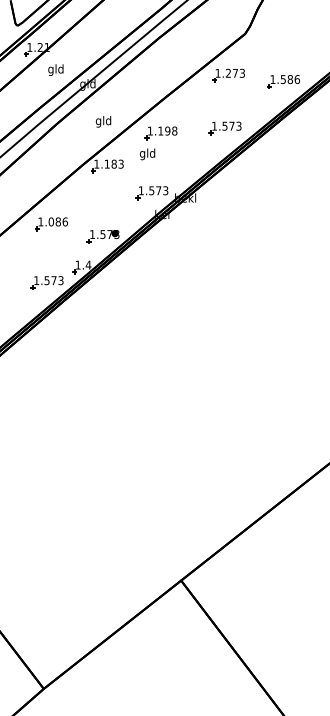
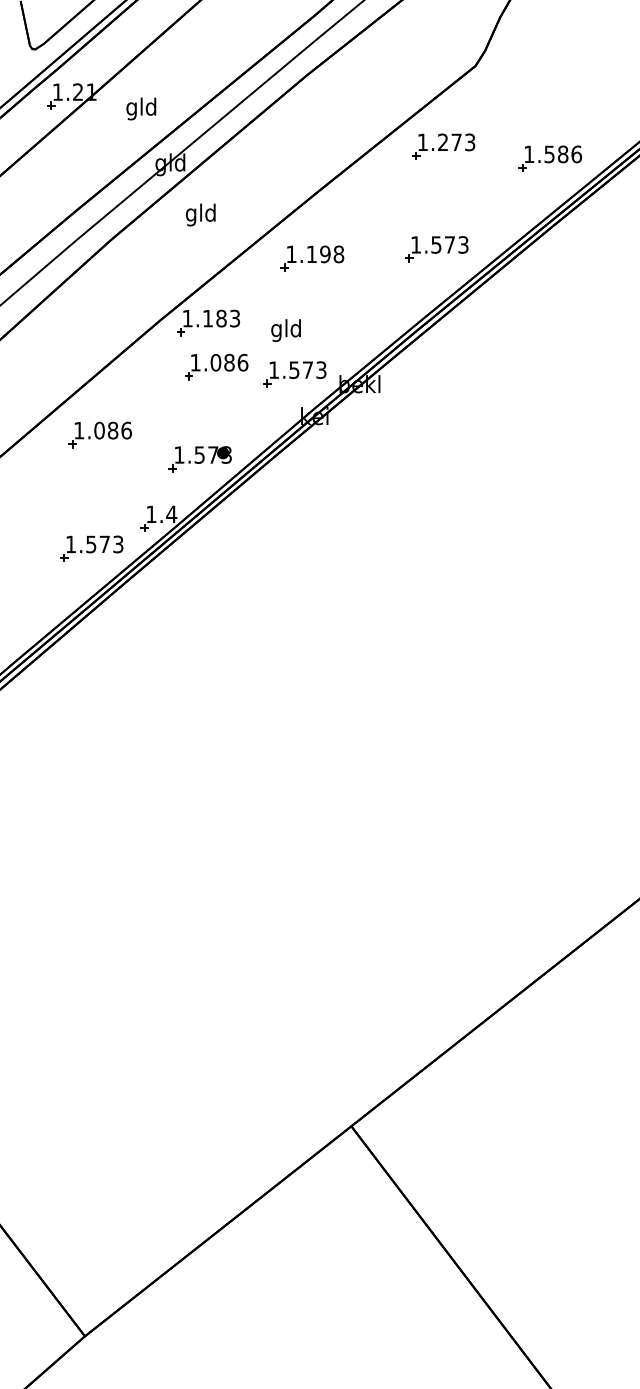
text: (55, 69) -> (140, 107), moved
text: (103, 121) -> (200, 214), moved
text: (147, 154) -> (286, 330), moved
part: (111, 189) -> (216, 367), added

